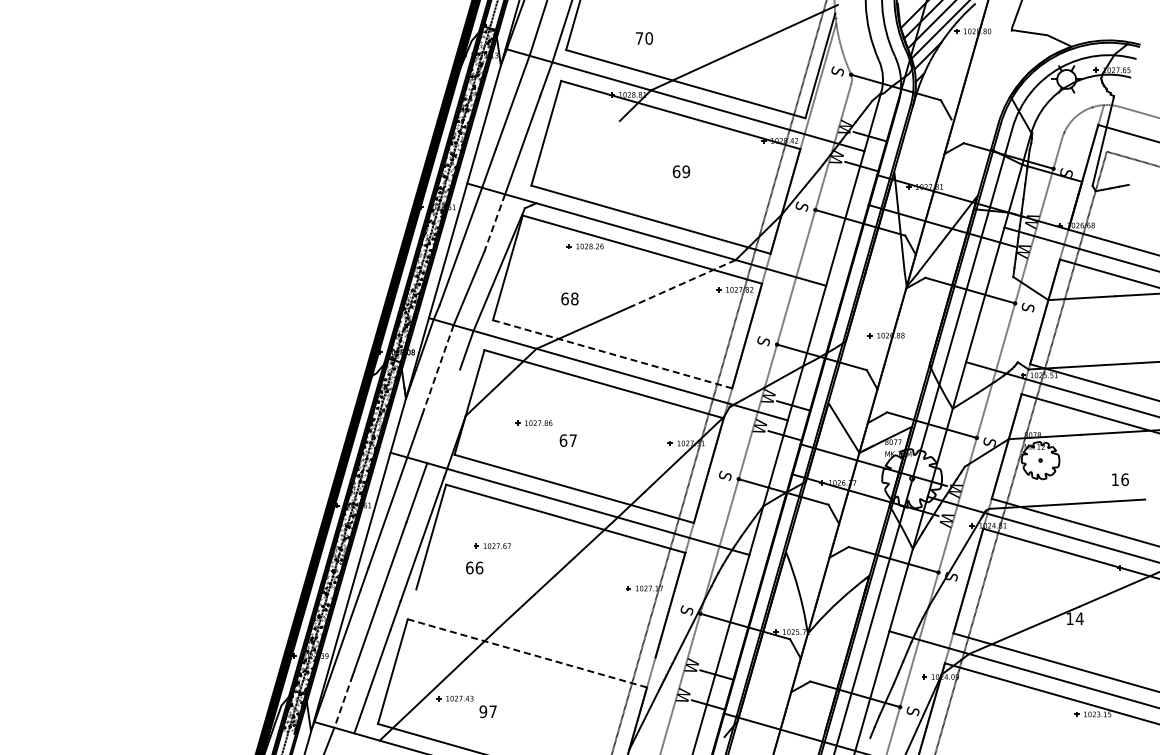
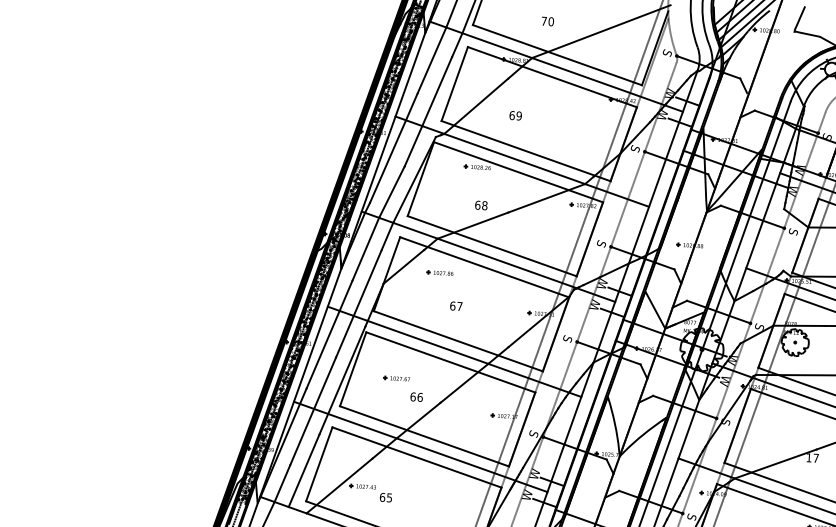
text: (644, 38) -> (547, 21), moved
line: (577, 162) -> (475, 106), added
text: (681, 171) -> (515, 115), moved
line: (494, 223) -> (413, 146), dashed -> solid
line: (683, 283) -> (546, 198), dashed -> solid
text: (569, 298) -> (481, 205), moved
line: (613, 354) -> (492, 246), dashed -> solid
line: (437, 370) -> (365, 249), dashed -> solid
line: (443, 416) -> (367, 283), added
part: (533, 422) -> (439, 272), moved
text: (474, 567) -> (416, 396), moved
text: (1079, 618) -> (815, 458), 14 -> 17
line: (535, 623) -> (424, 436), added
line: (531, 638) -> (420, 446), added
line: (526, 653) -> (416, 457), dashed -> solid
line: (343, 701) -> (282, 483), dashed -> solid
text: (487, 711) -> (385, 497), 97 -> 65

